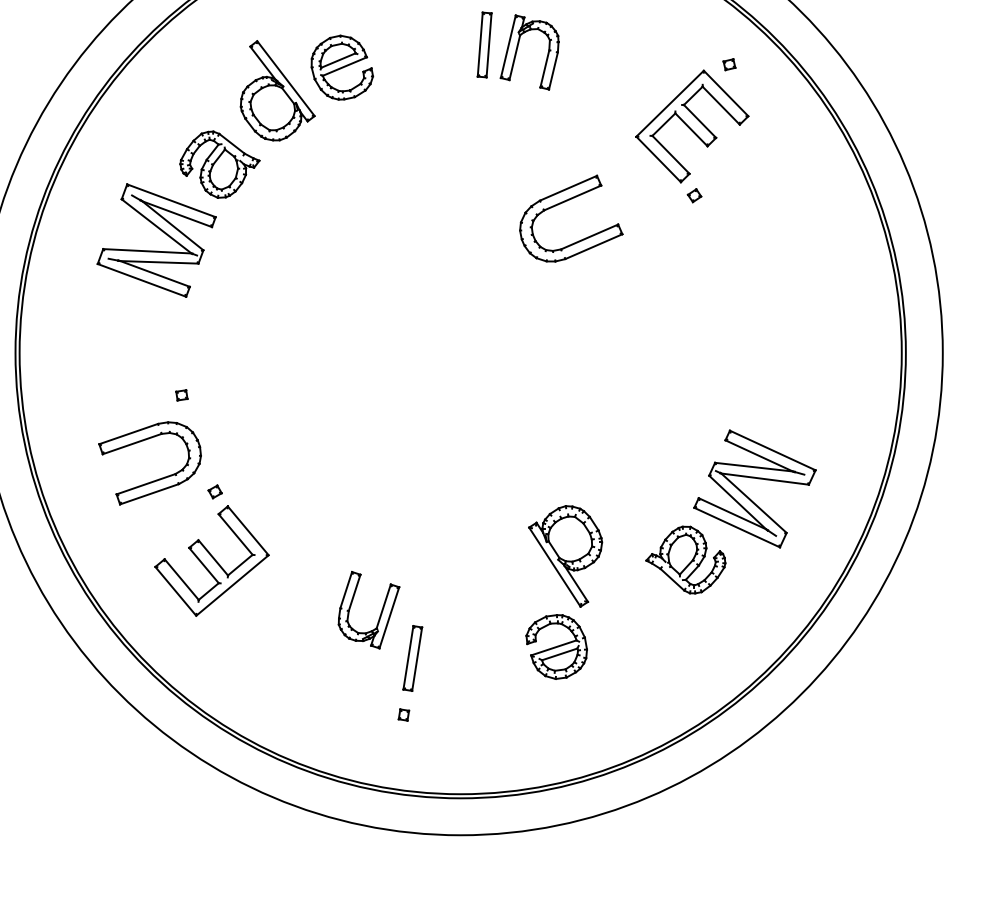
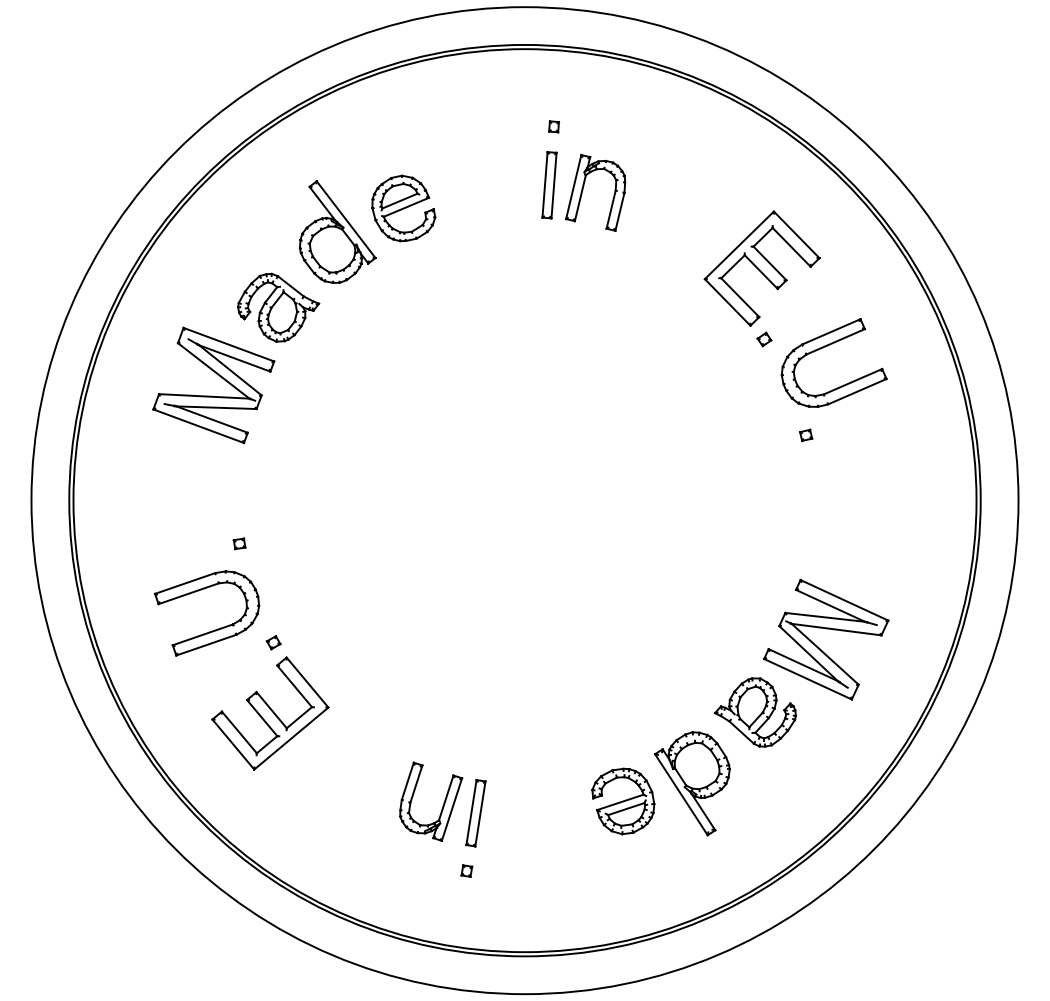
part: (729, 63) -> (806, 434), moved
part: (562, 203) -> (825, 347), moved
part: (565, 556) -> (692, 783), moved
part: (380, 613) -> (442, 805), moved

